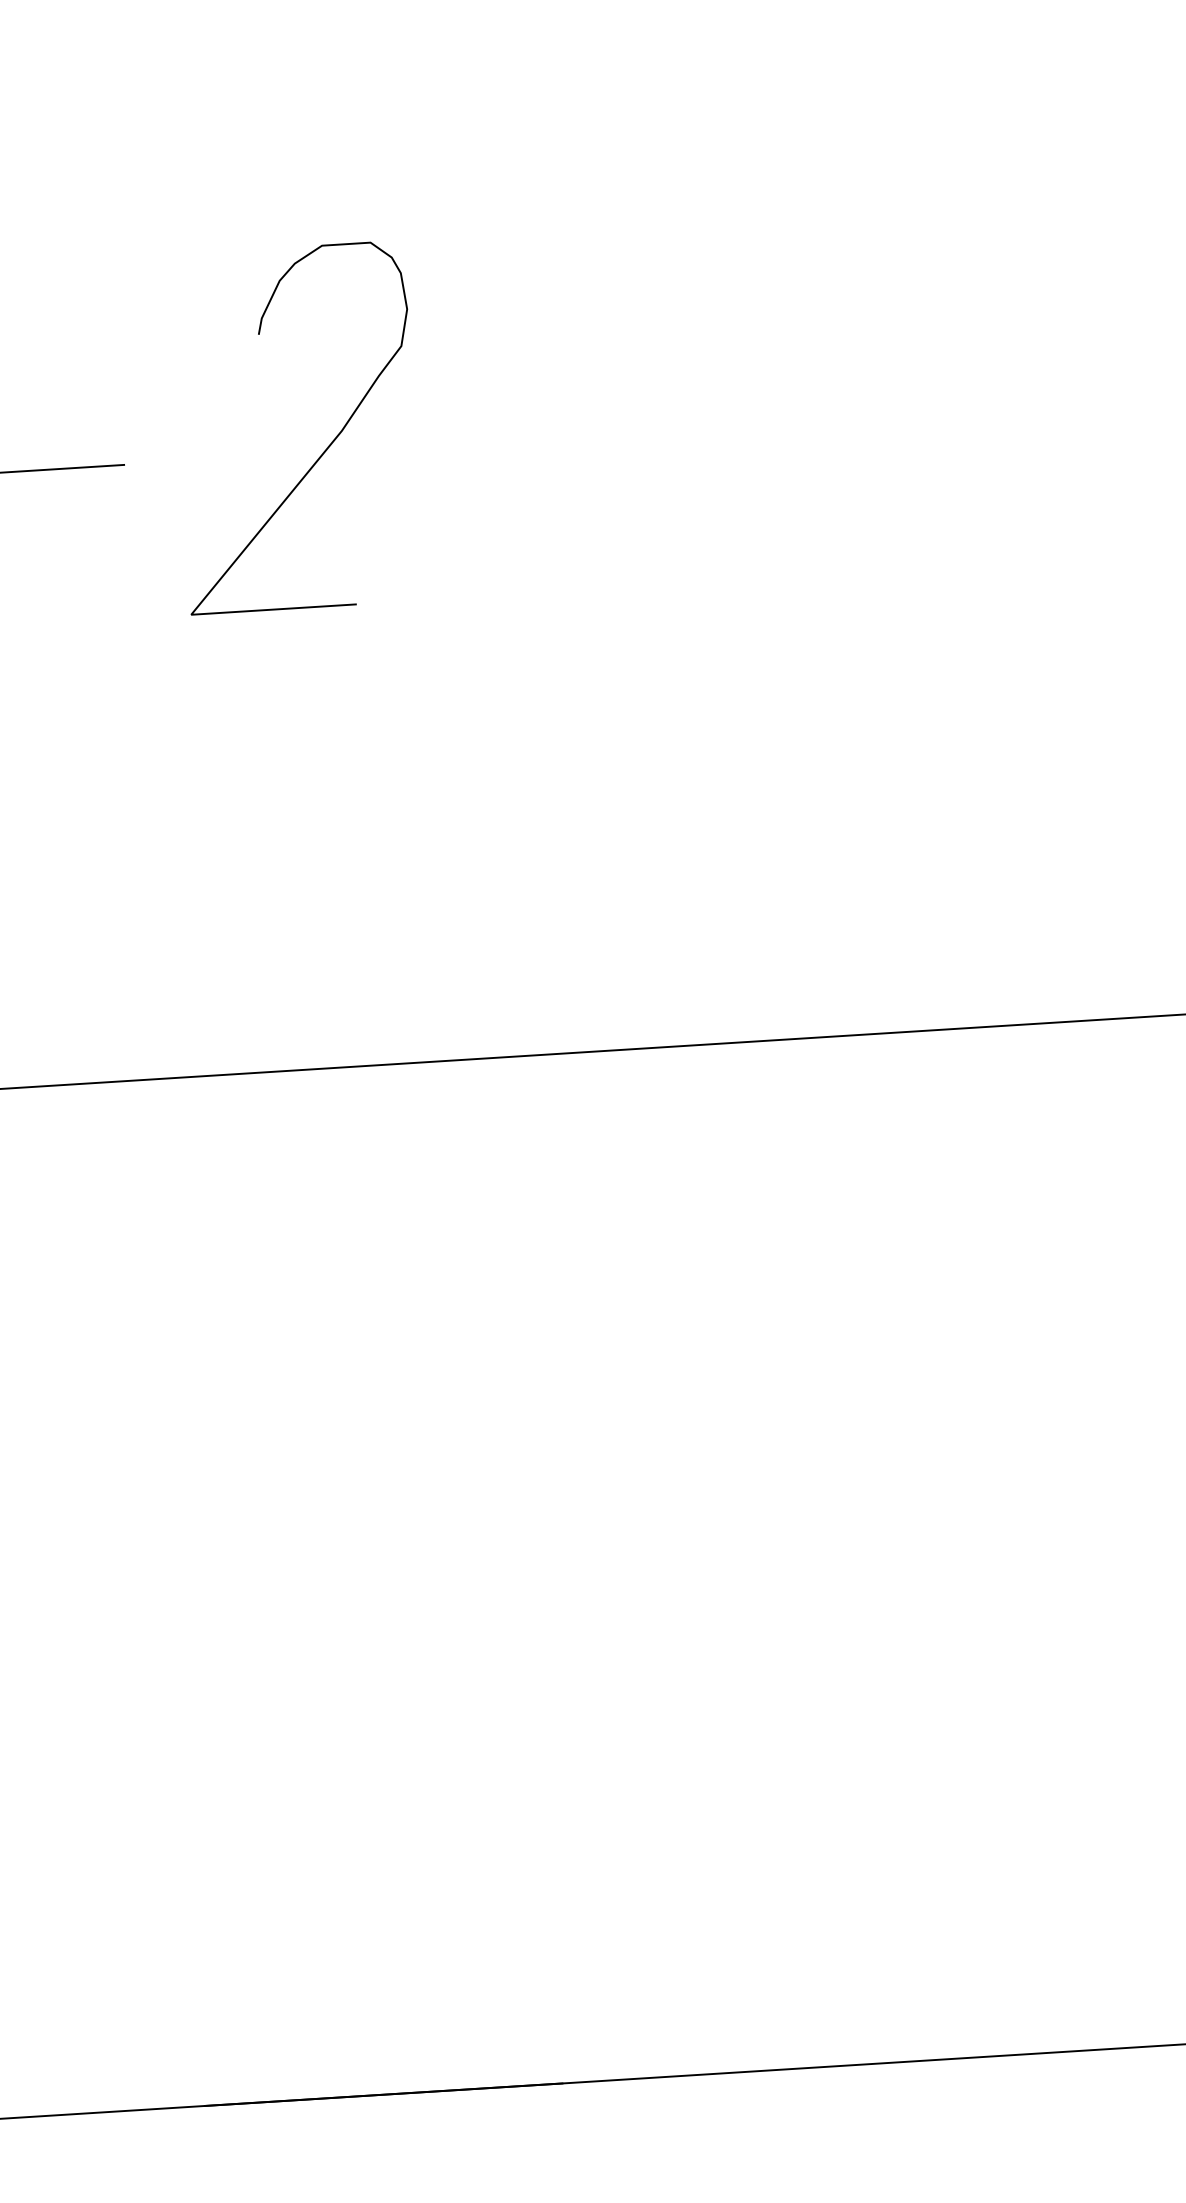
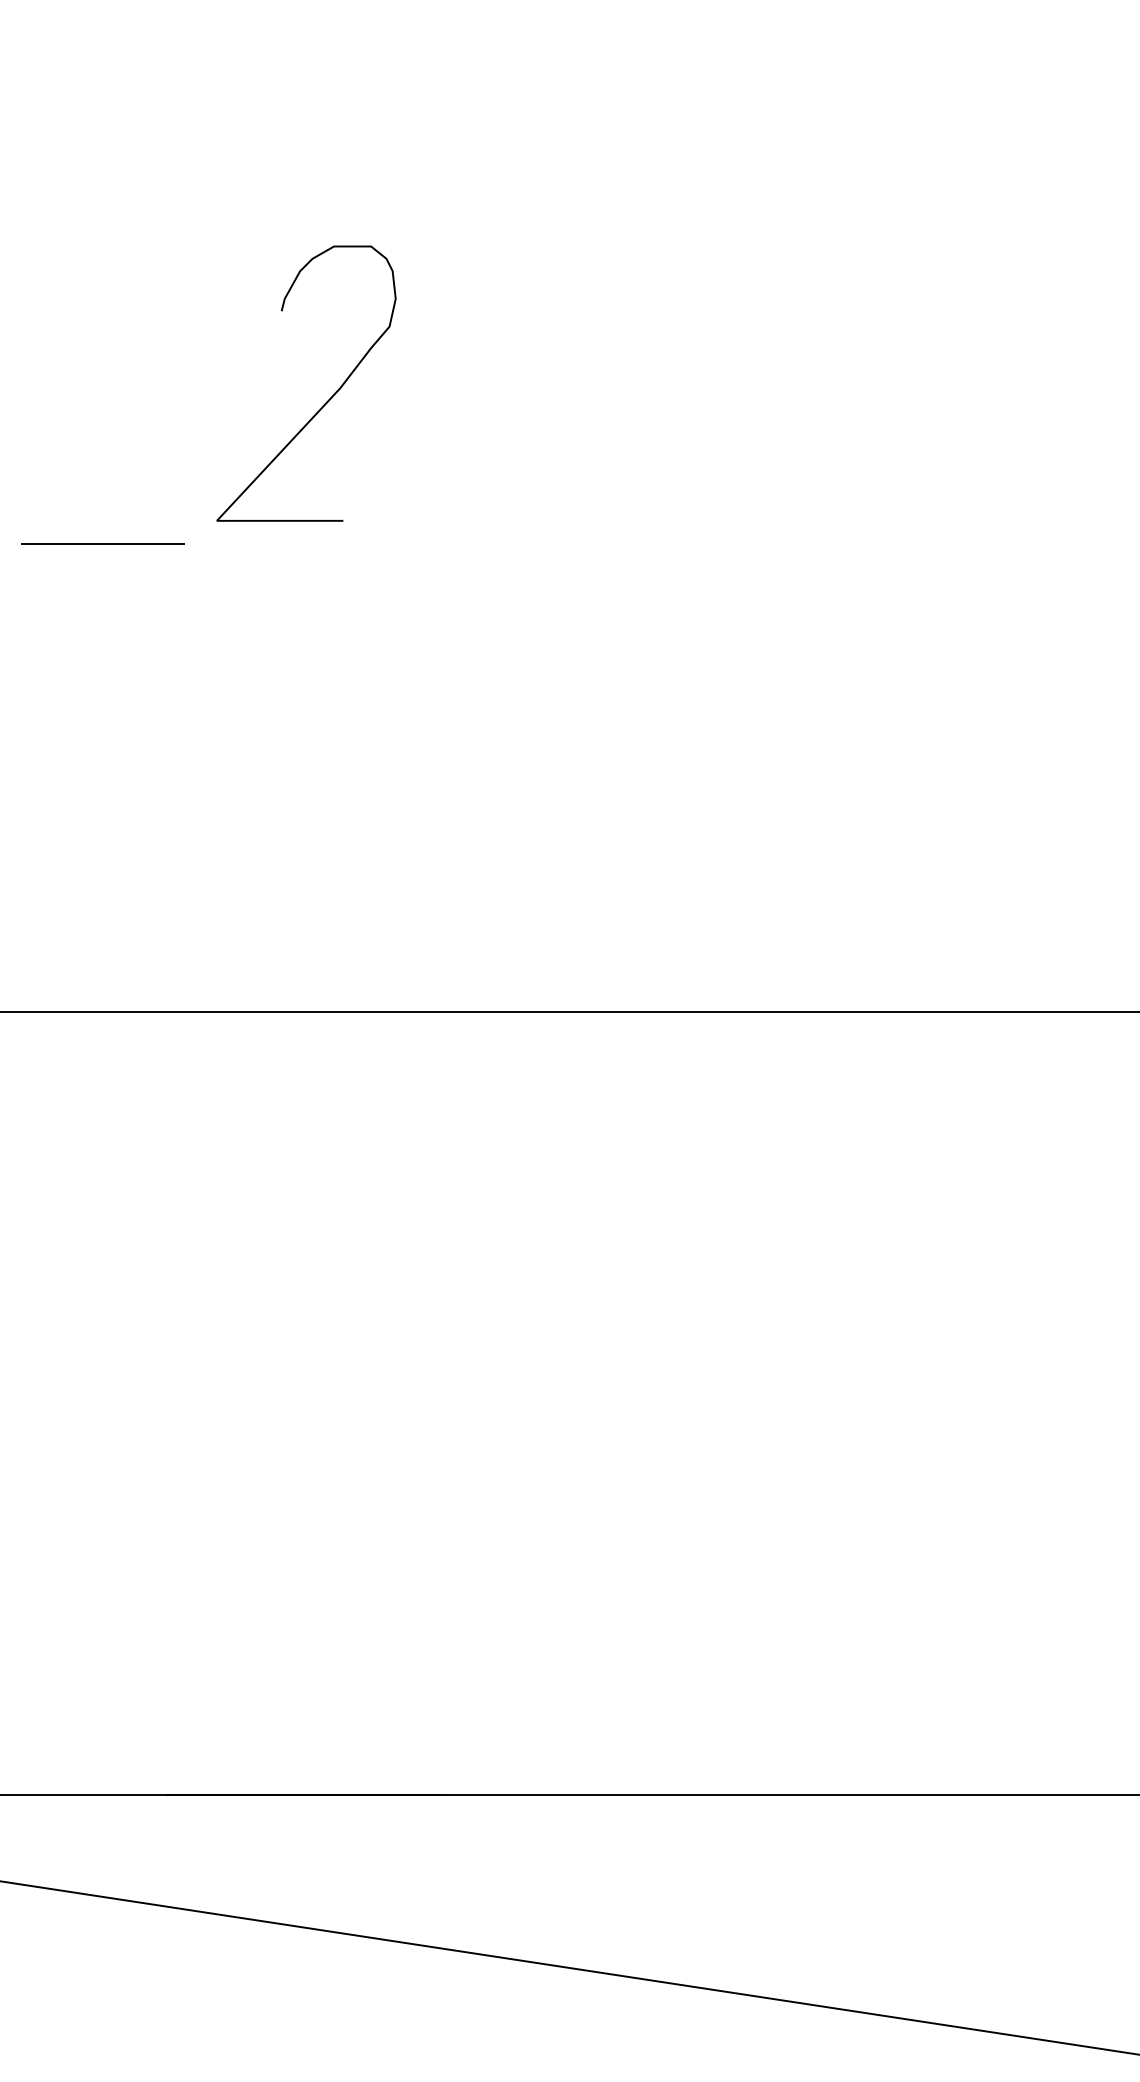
curve: (323, 450) -> (325, 402), moved

